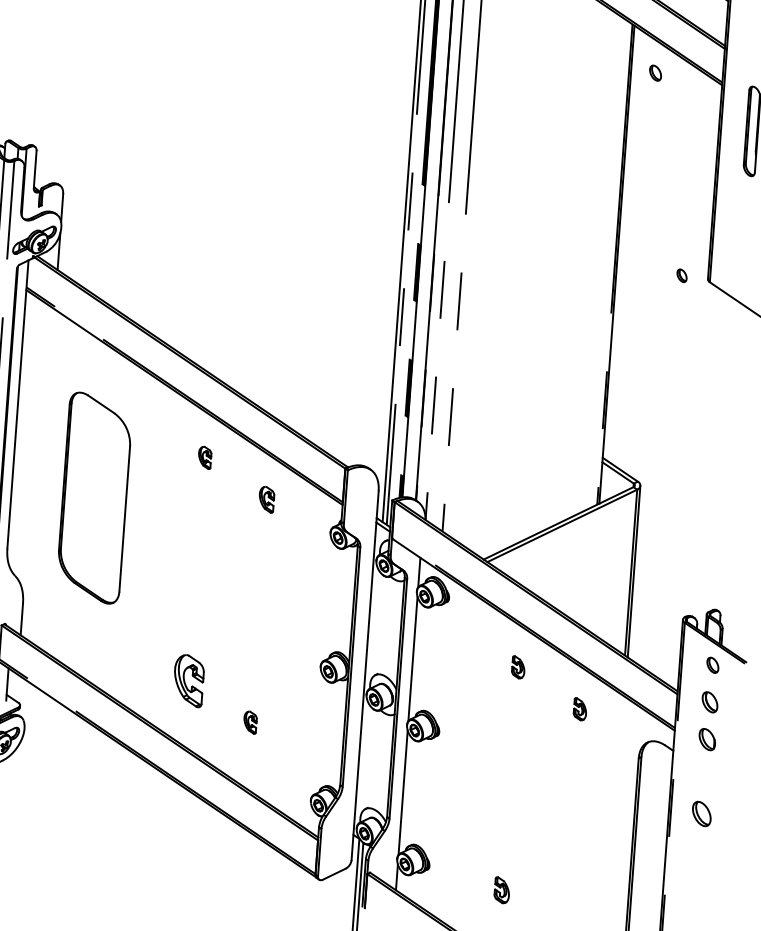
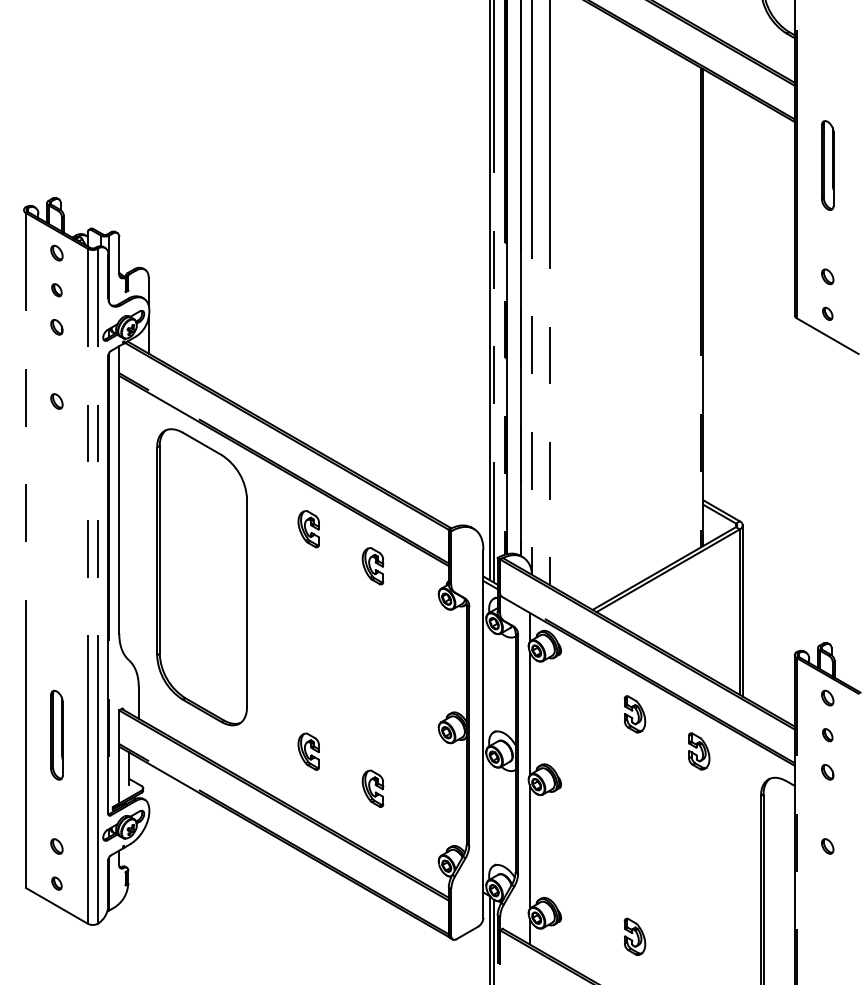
part: (655, 72) -> (827, 276), moved
part: (681, 275) -> (827, 313), moved
part: (204, 458) -> (308, 529), size x1.67
part: (93, 498) -> (201, 577), size x1.43
part: (266, 499) -> (372, 566), size x1.43
part: (517, 667) -> (634, 714), size x1.67
part: (188, 680) -> (308, 751), size x0.71
part: (709, 702) -> (827, 735), size x0.62
part: (580, 709) -> (699, 751), size x1.67
part: (249, 722) -> (372, 788), size x1.67
part: (707, 739) -> (827, 772), size x0.71
part: (701, 814) -> (827, 846), size x0.62
part: (501, 890) -> (634, 936), size x1.43

